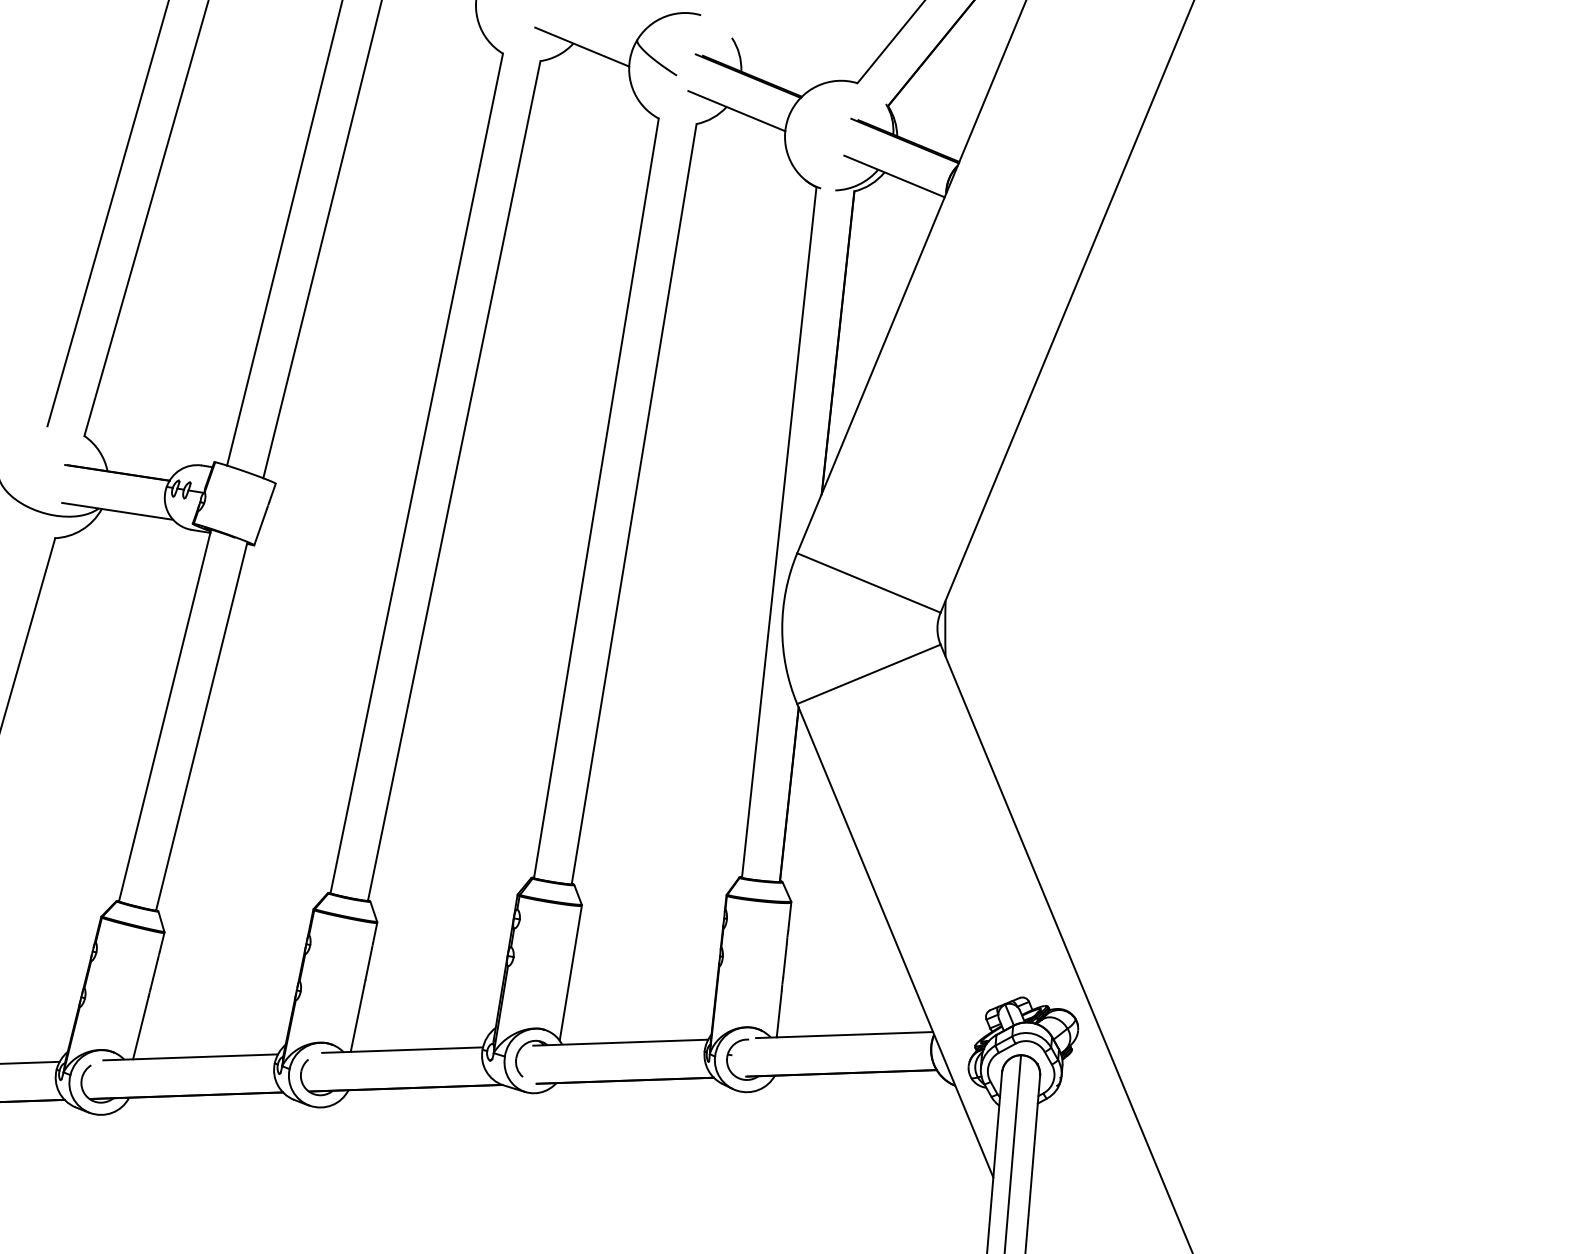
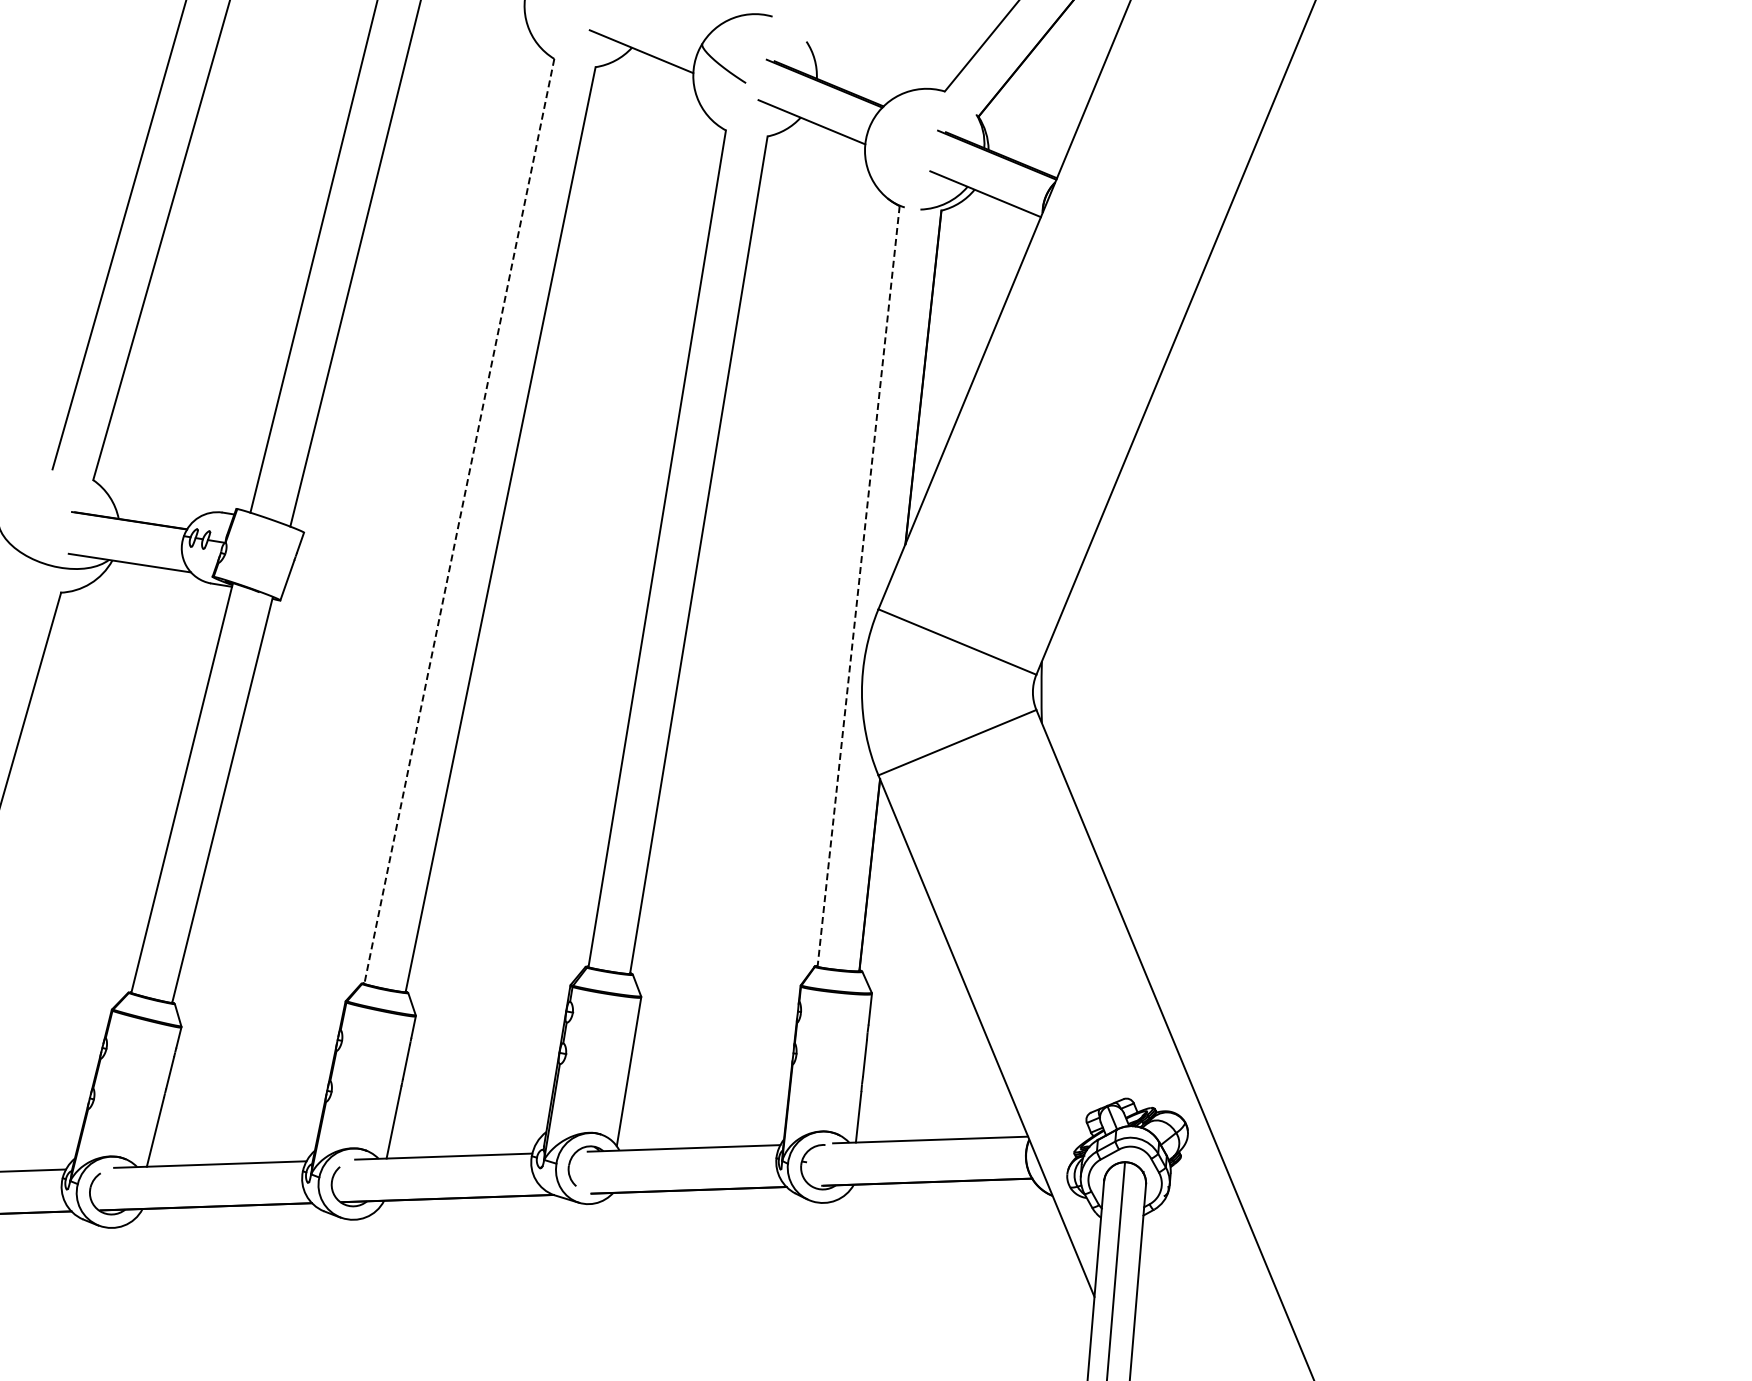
line: (416, 473) -> (459, 521), solid -> dashed
line: (779, 532) -> (858, 586), solid -> dashed

